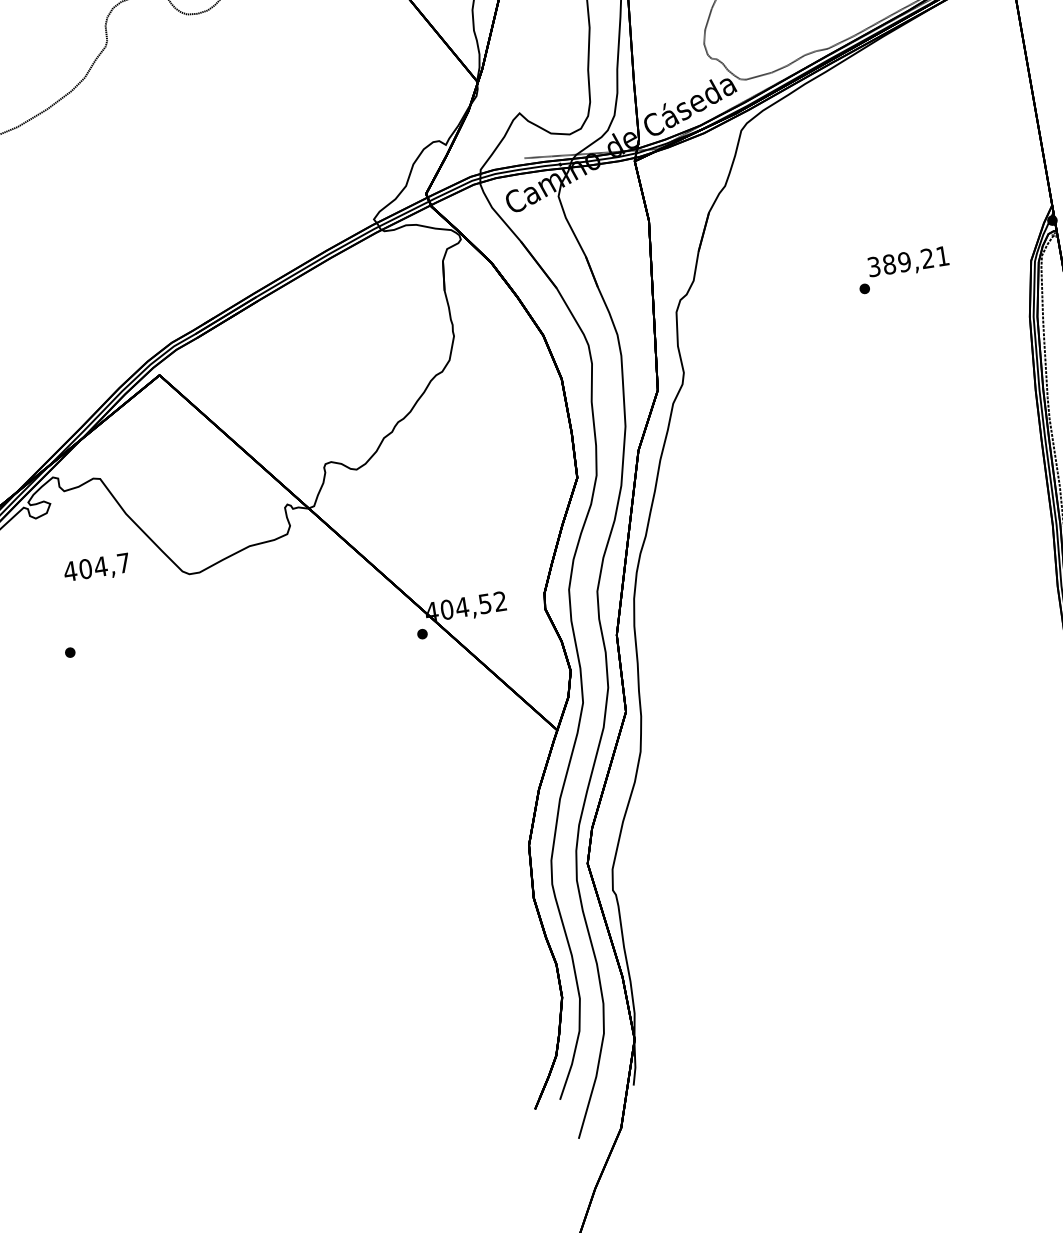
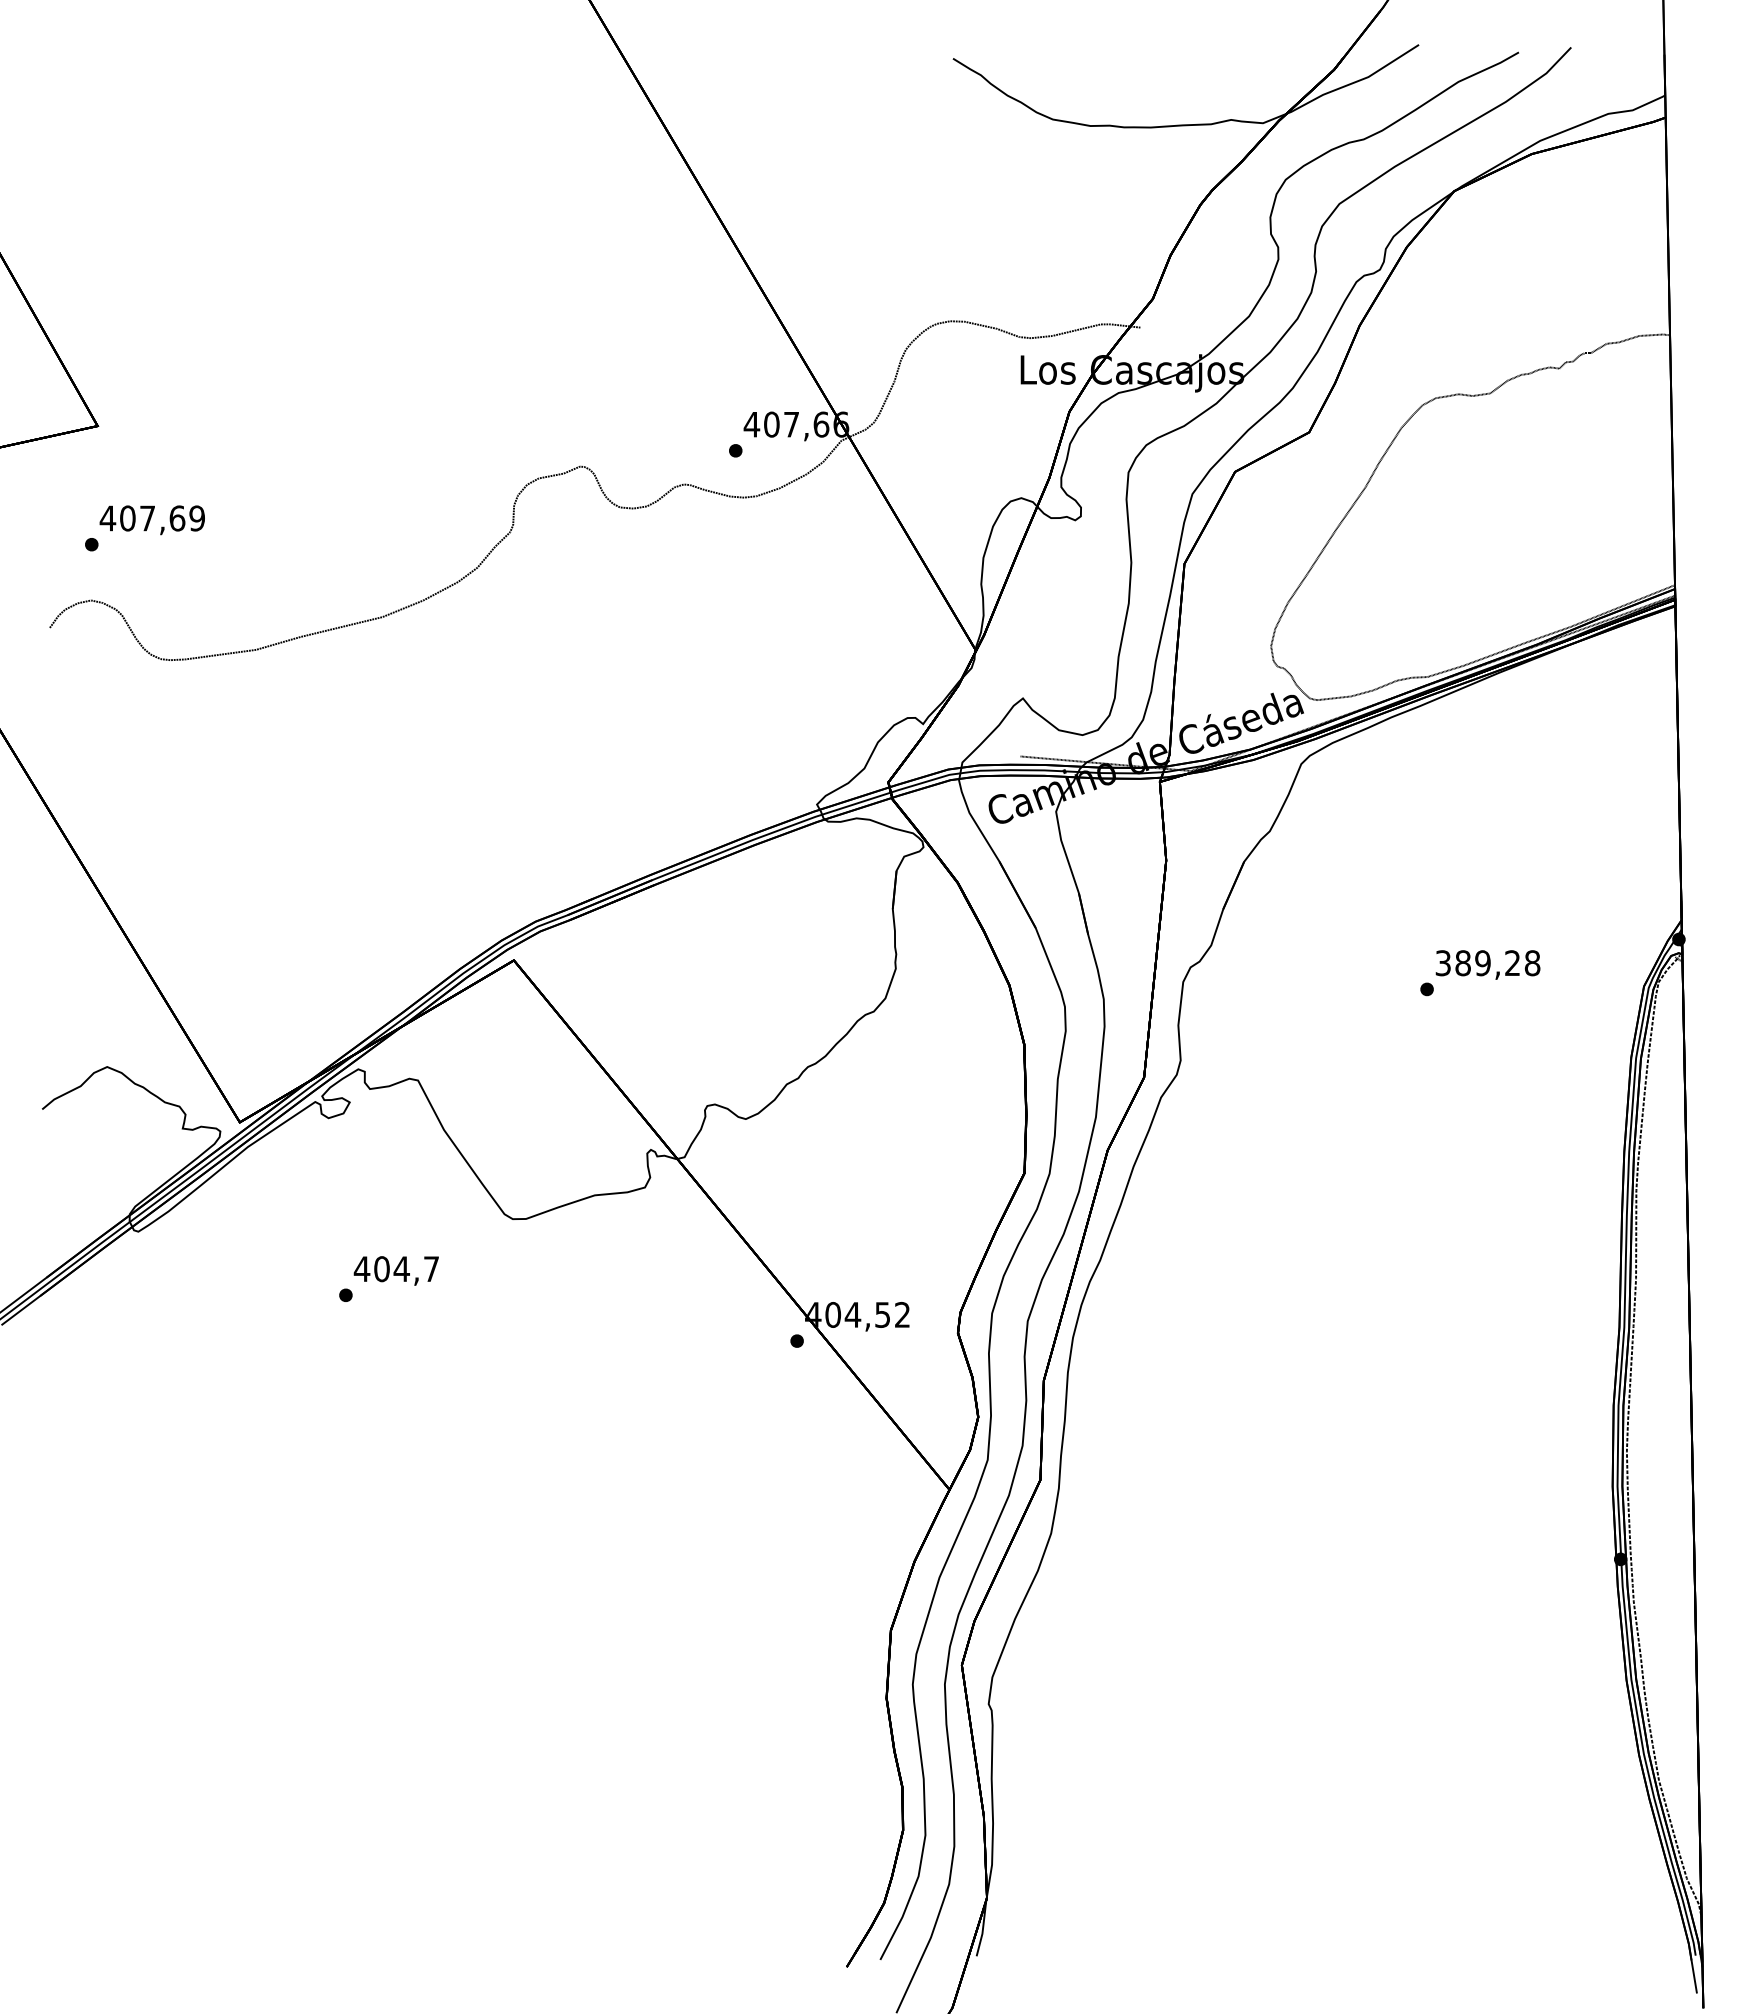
text: (942, 256) -> (1532, 963), 389,21 -> 389,28
text: (96, 568) -> (395, 1270), moved

